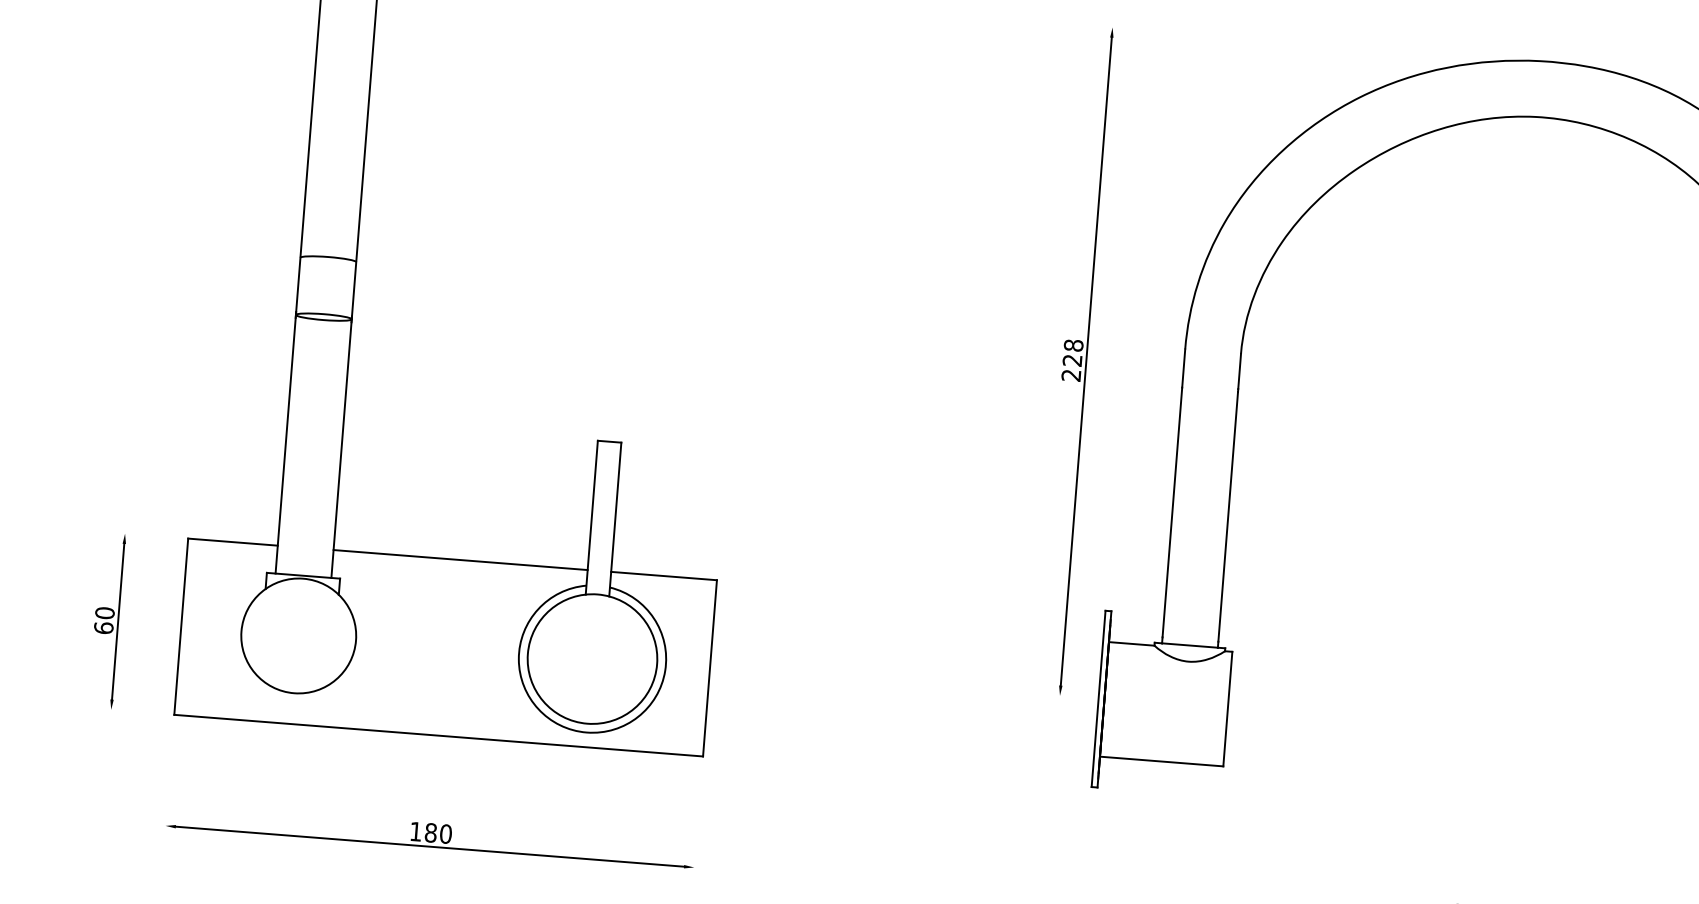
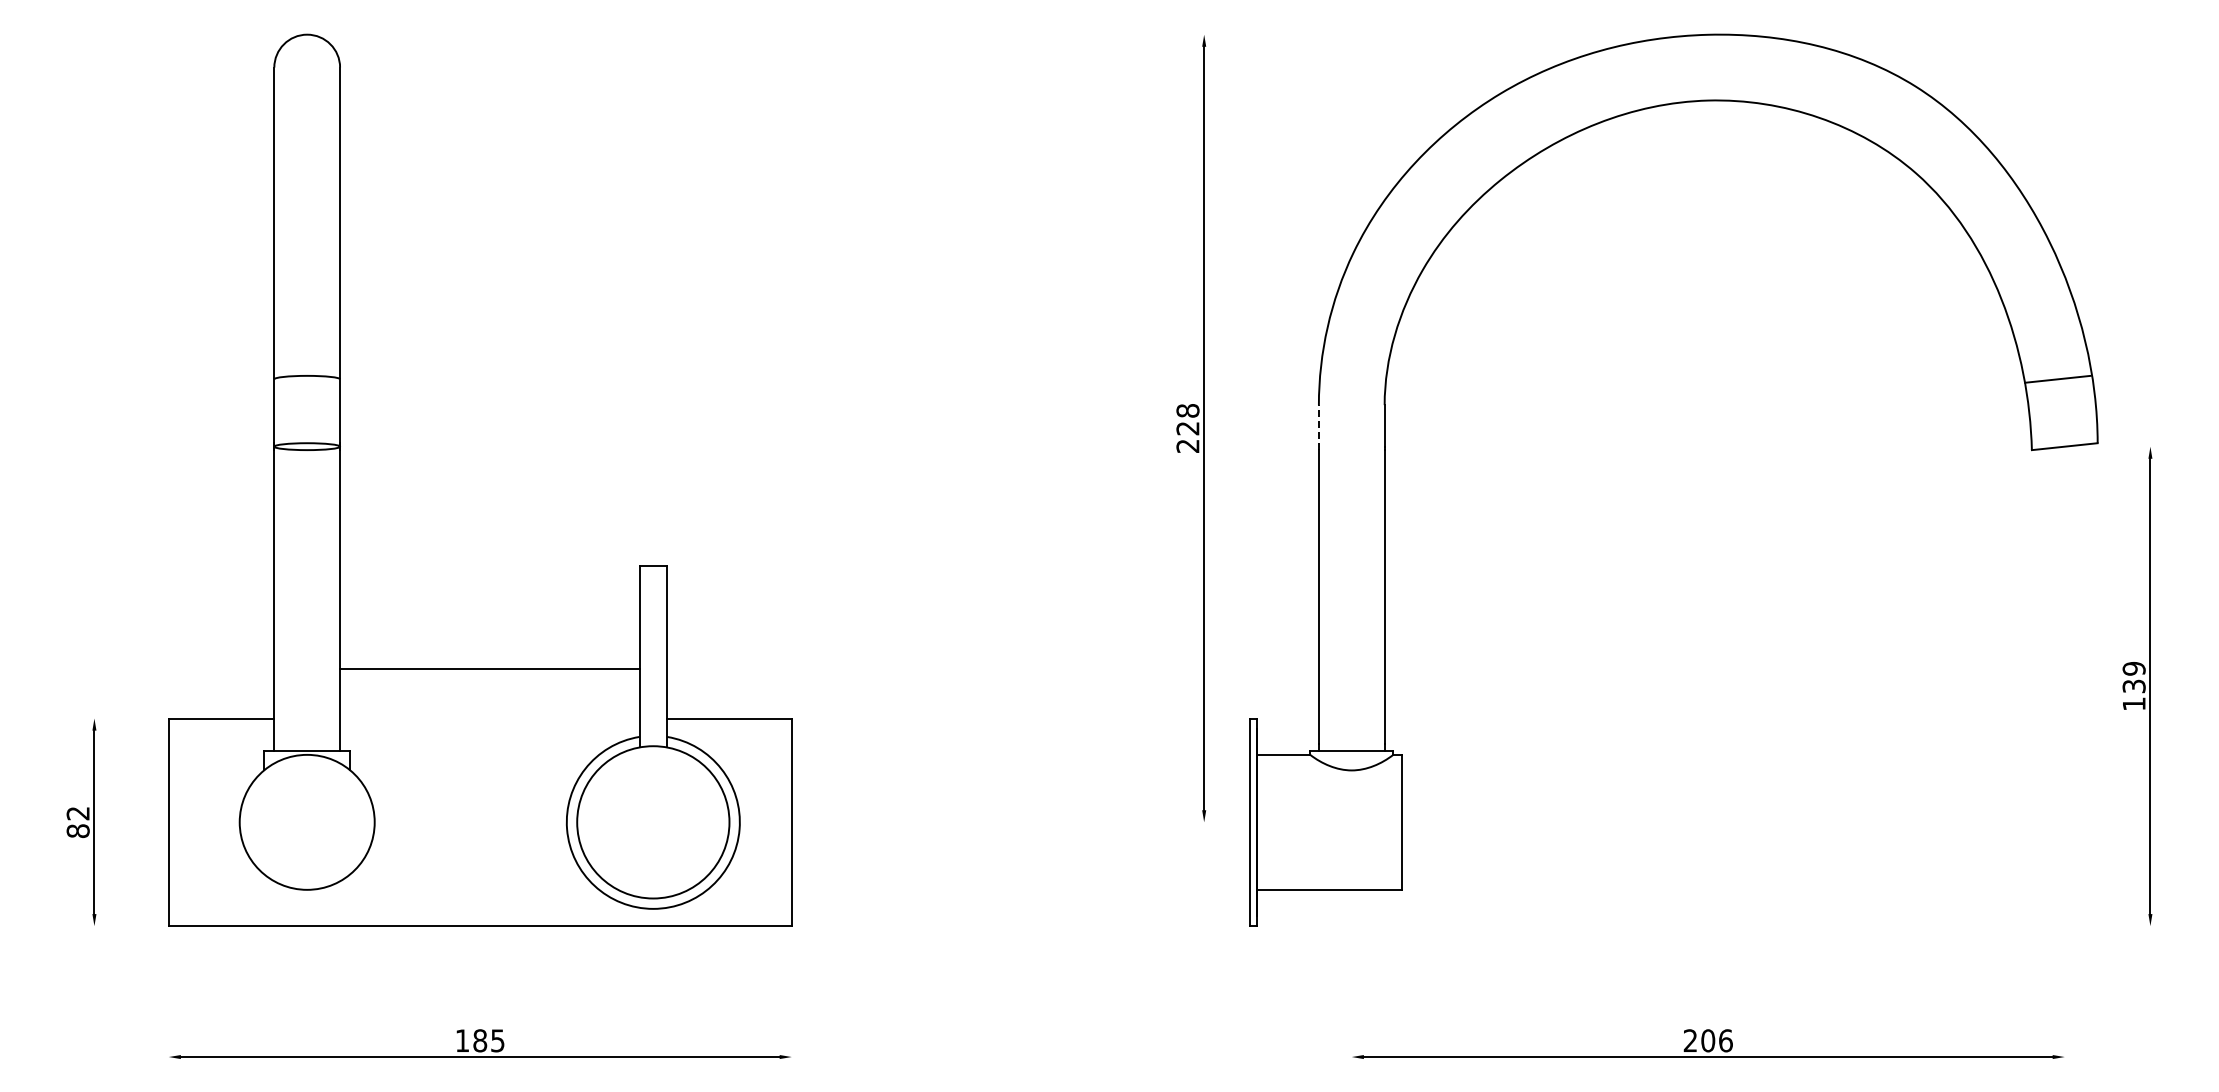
line: (1183, 368) -> (1318, 427), solid -> dashed
line: (460, 560) -> (489, 668), moved
text: (103, 620) -> (77, 822), 60 -> 82
text: (445, 833) -> (497, 1040), 180 -> 185

